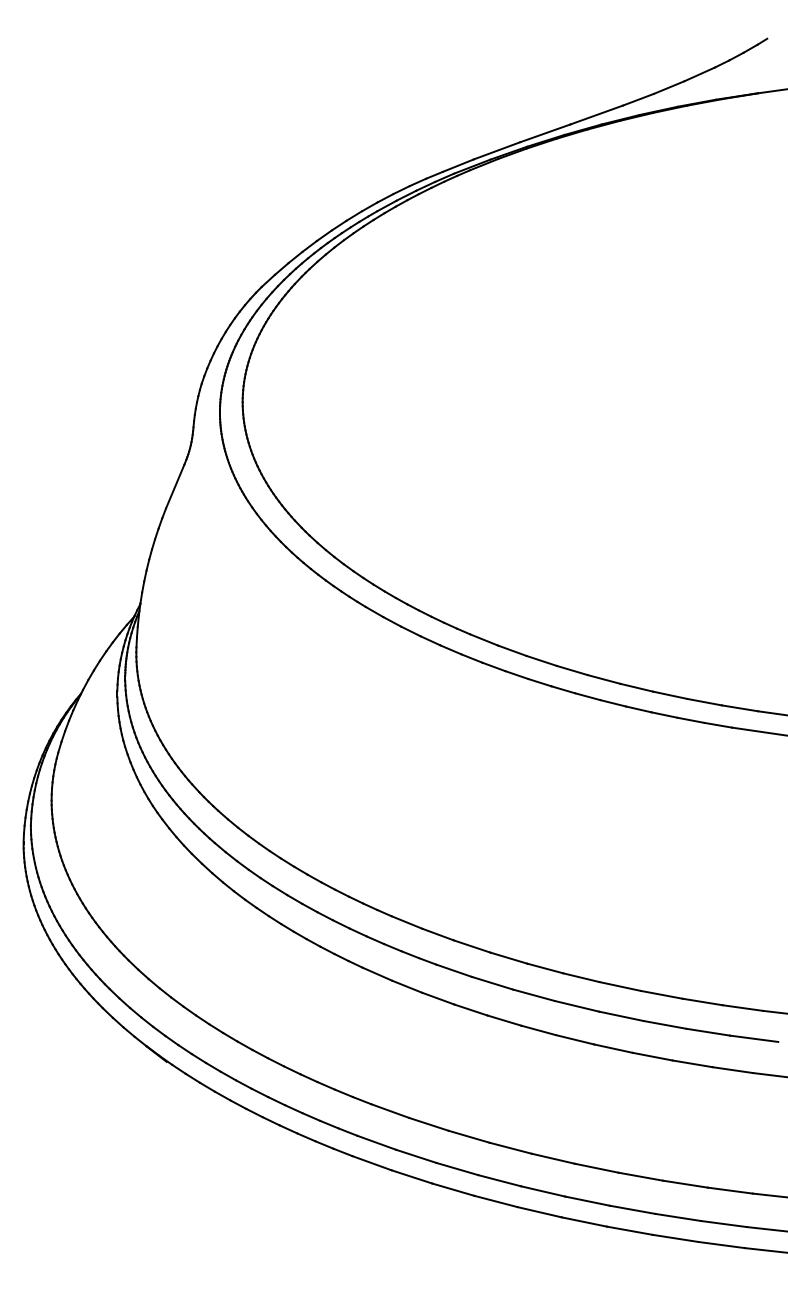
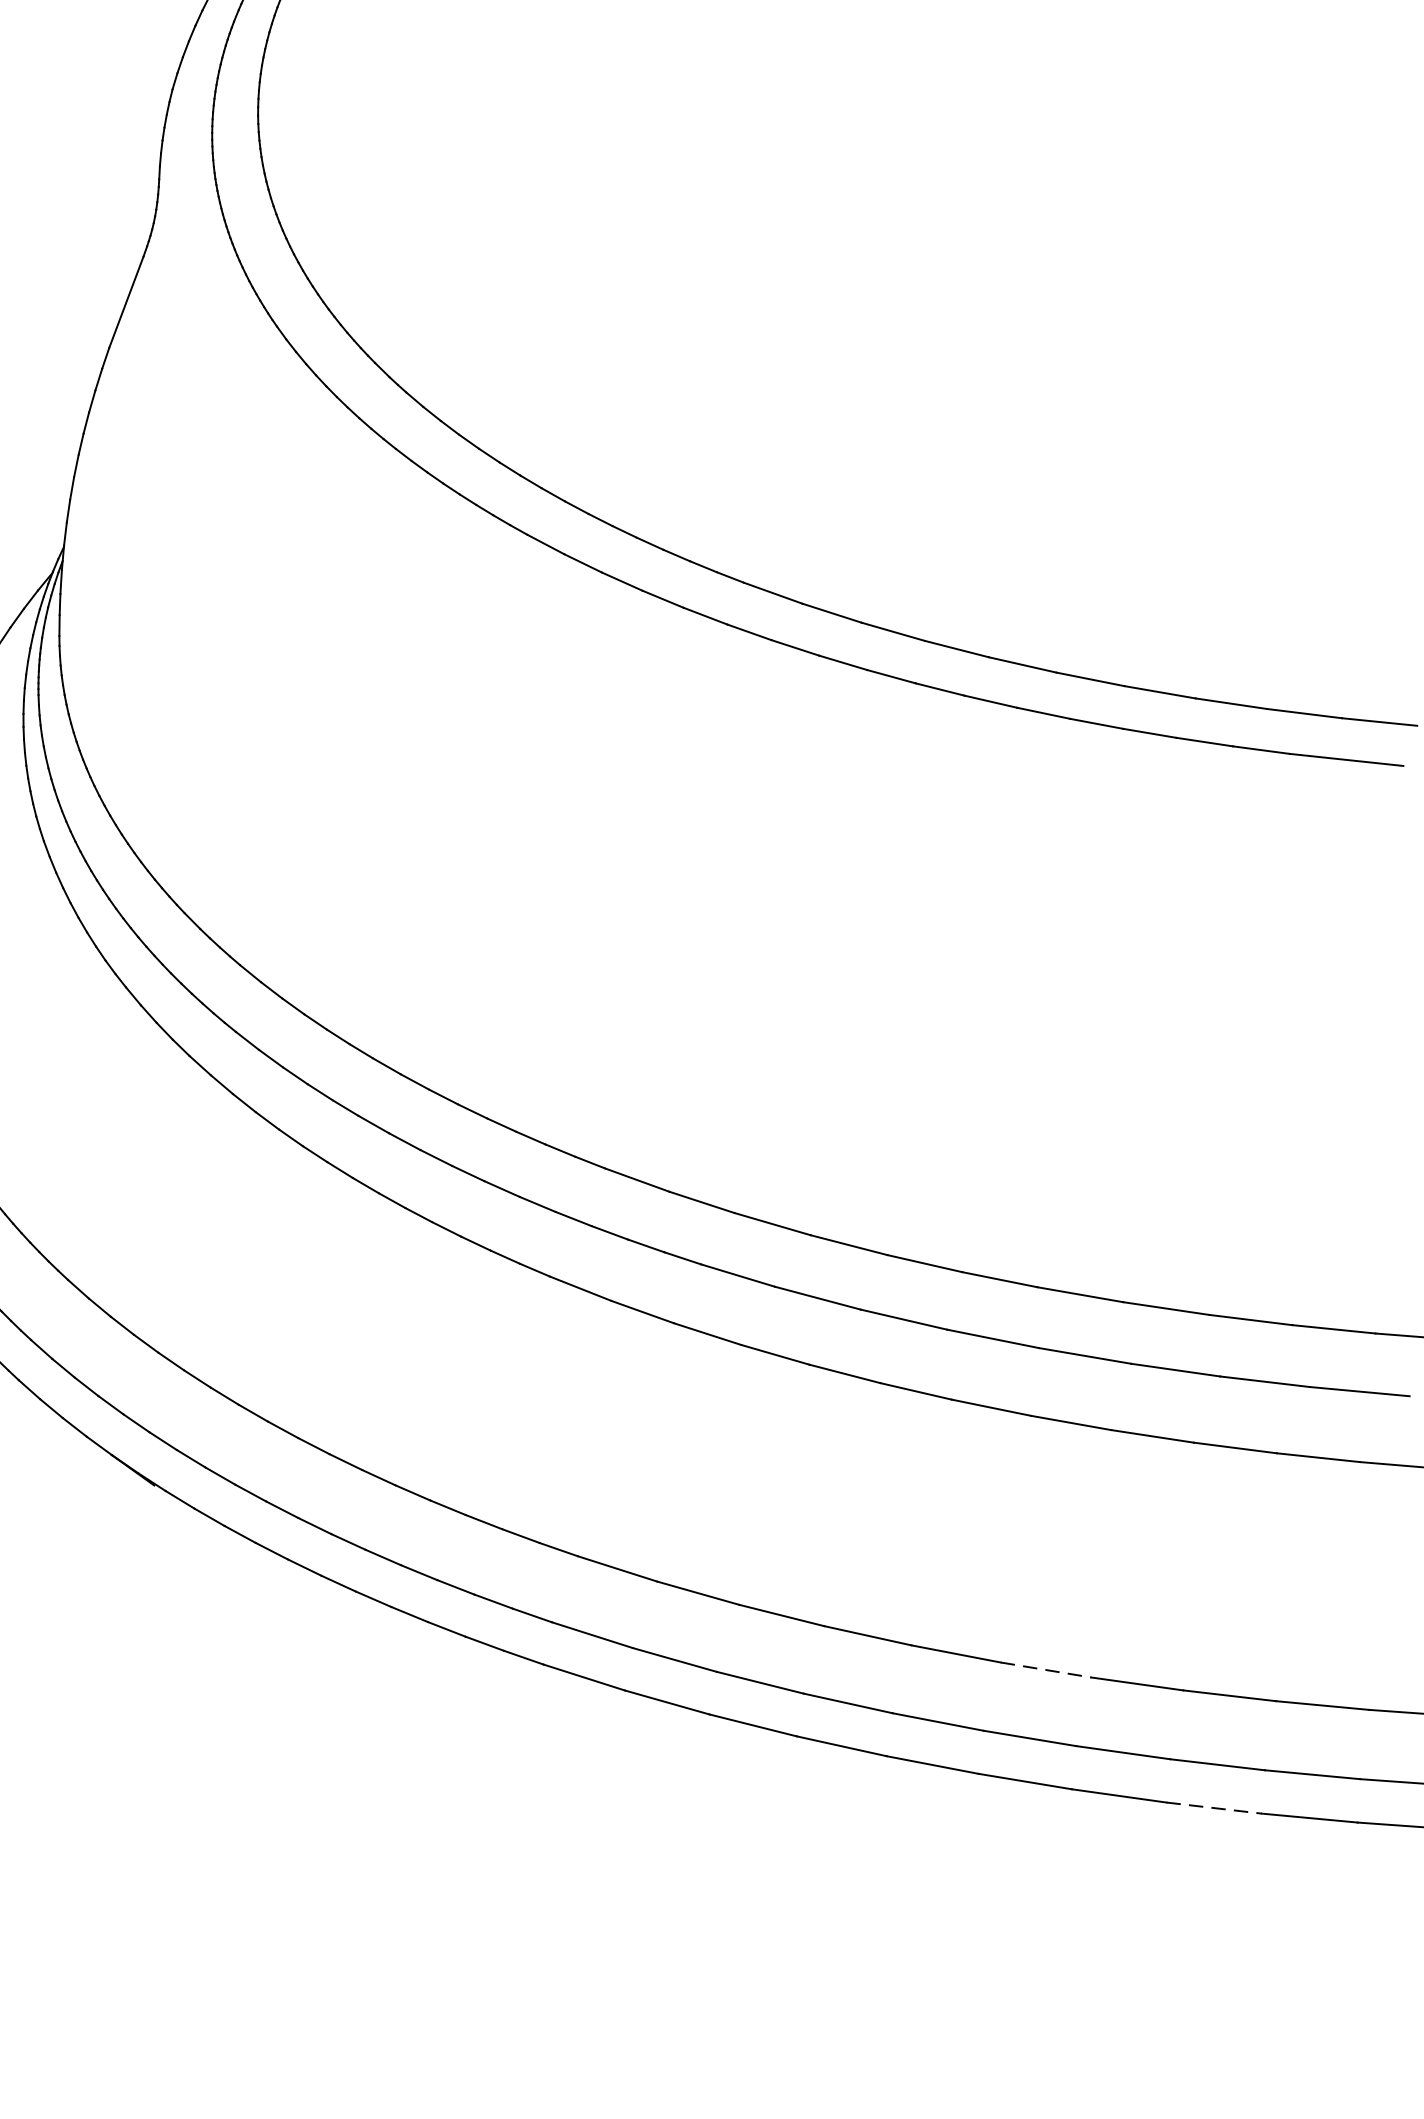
line: (597, 1168) -> (1048, 1670), solid -> dashed
line: (676, 1238) -> (1215, 1808), solid -> dashed

